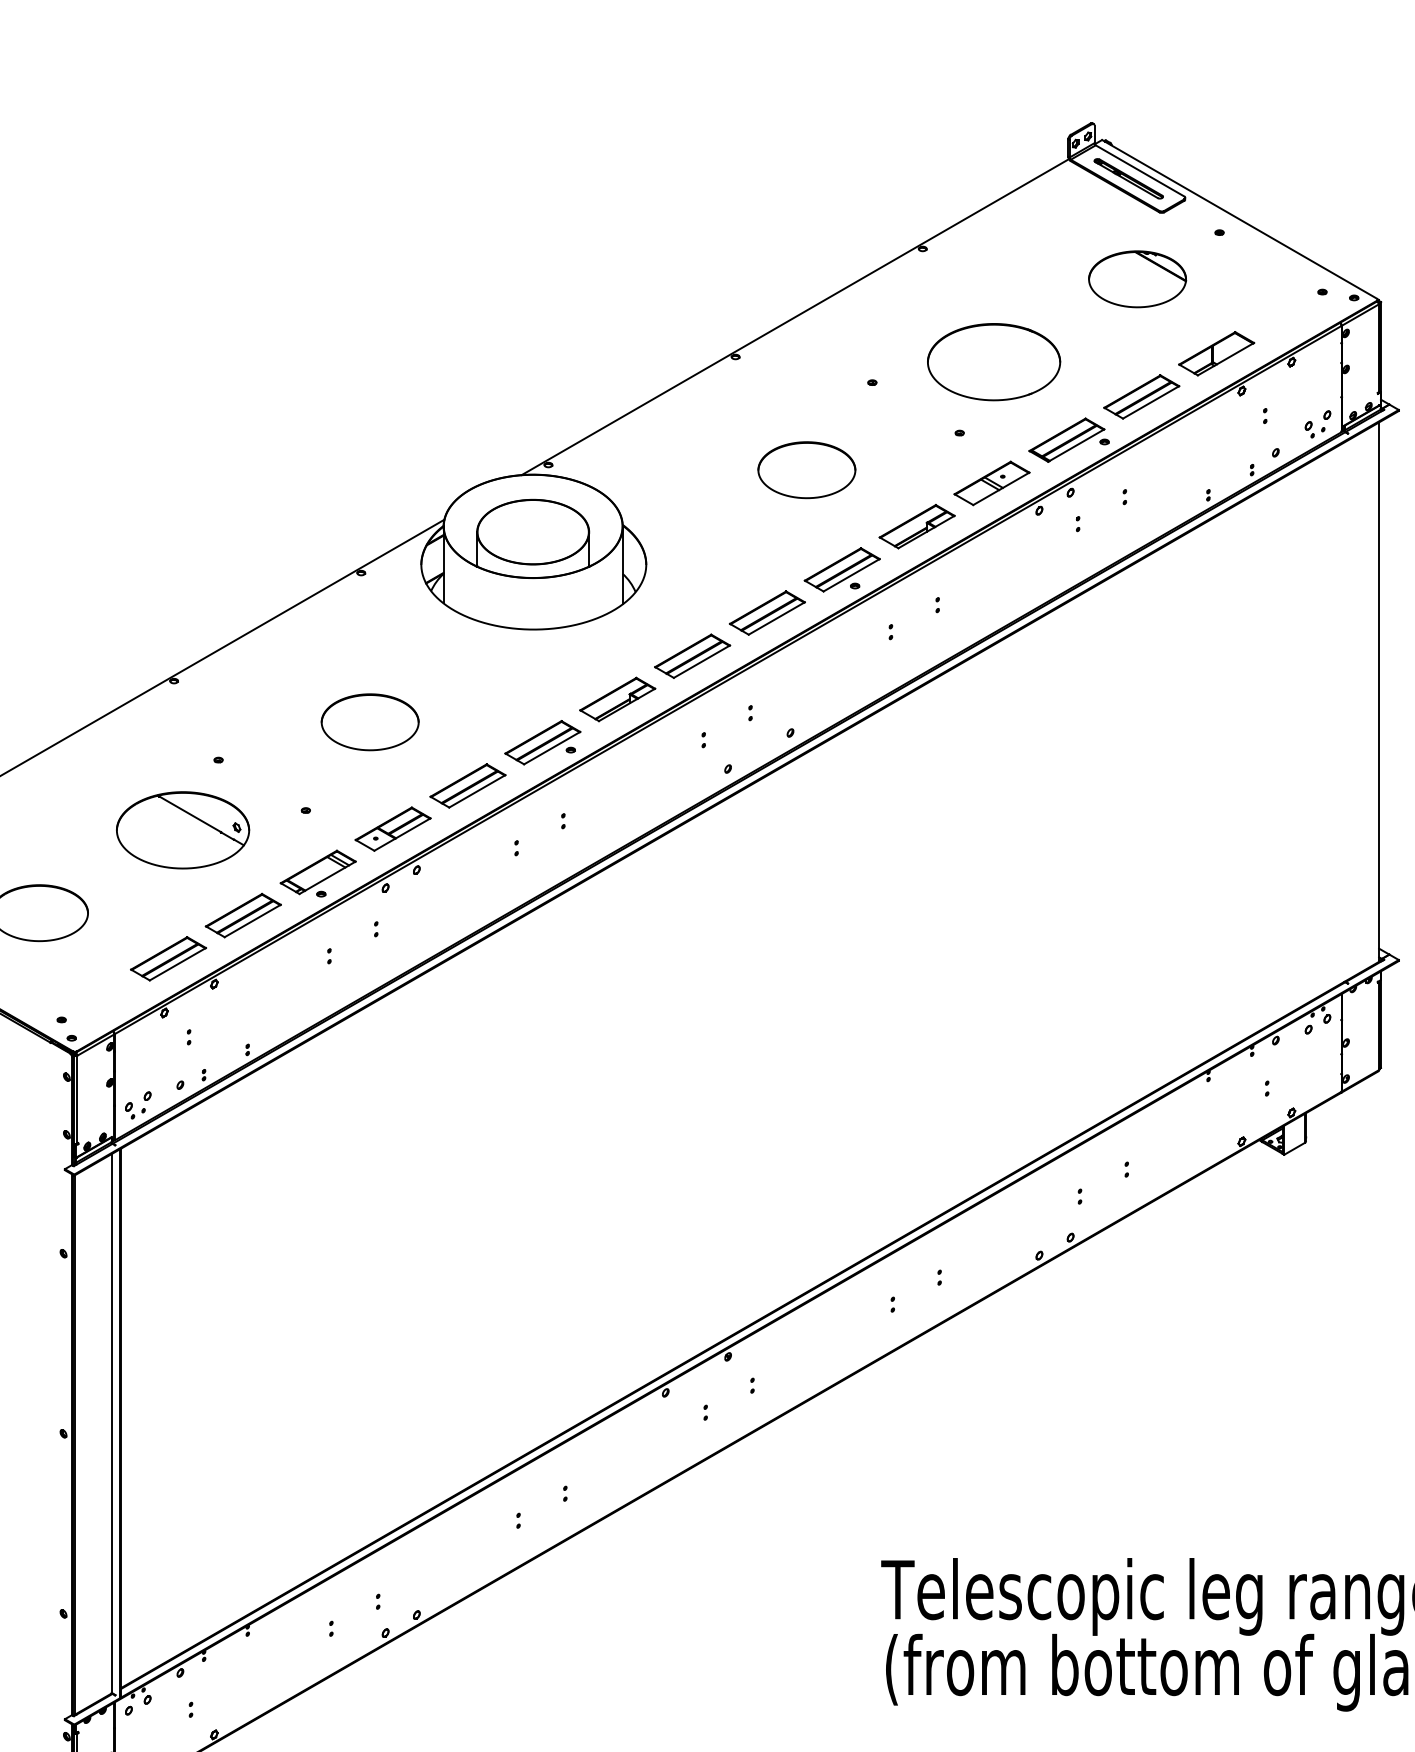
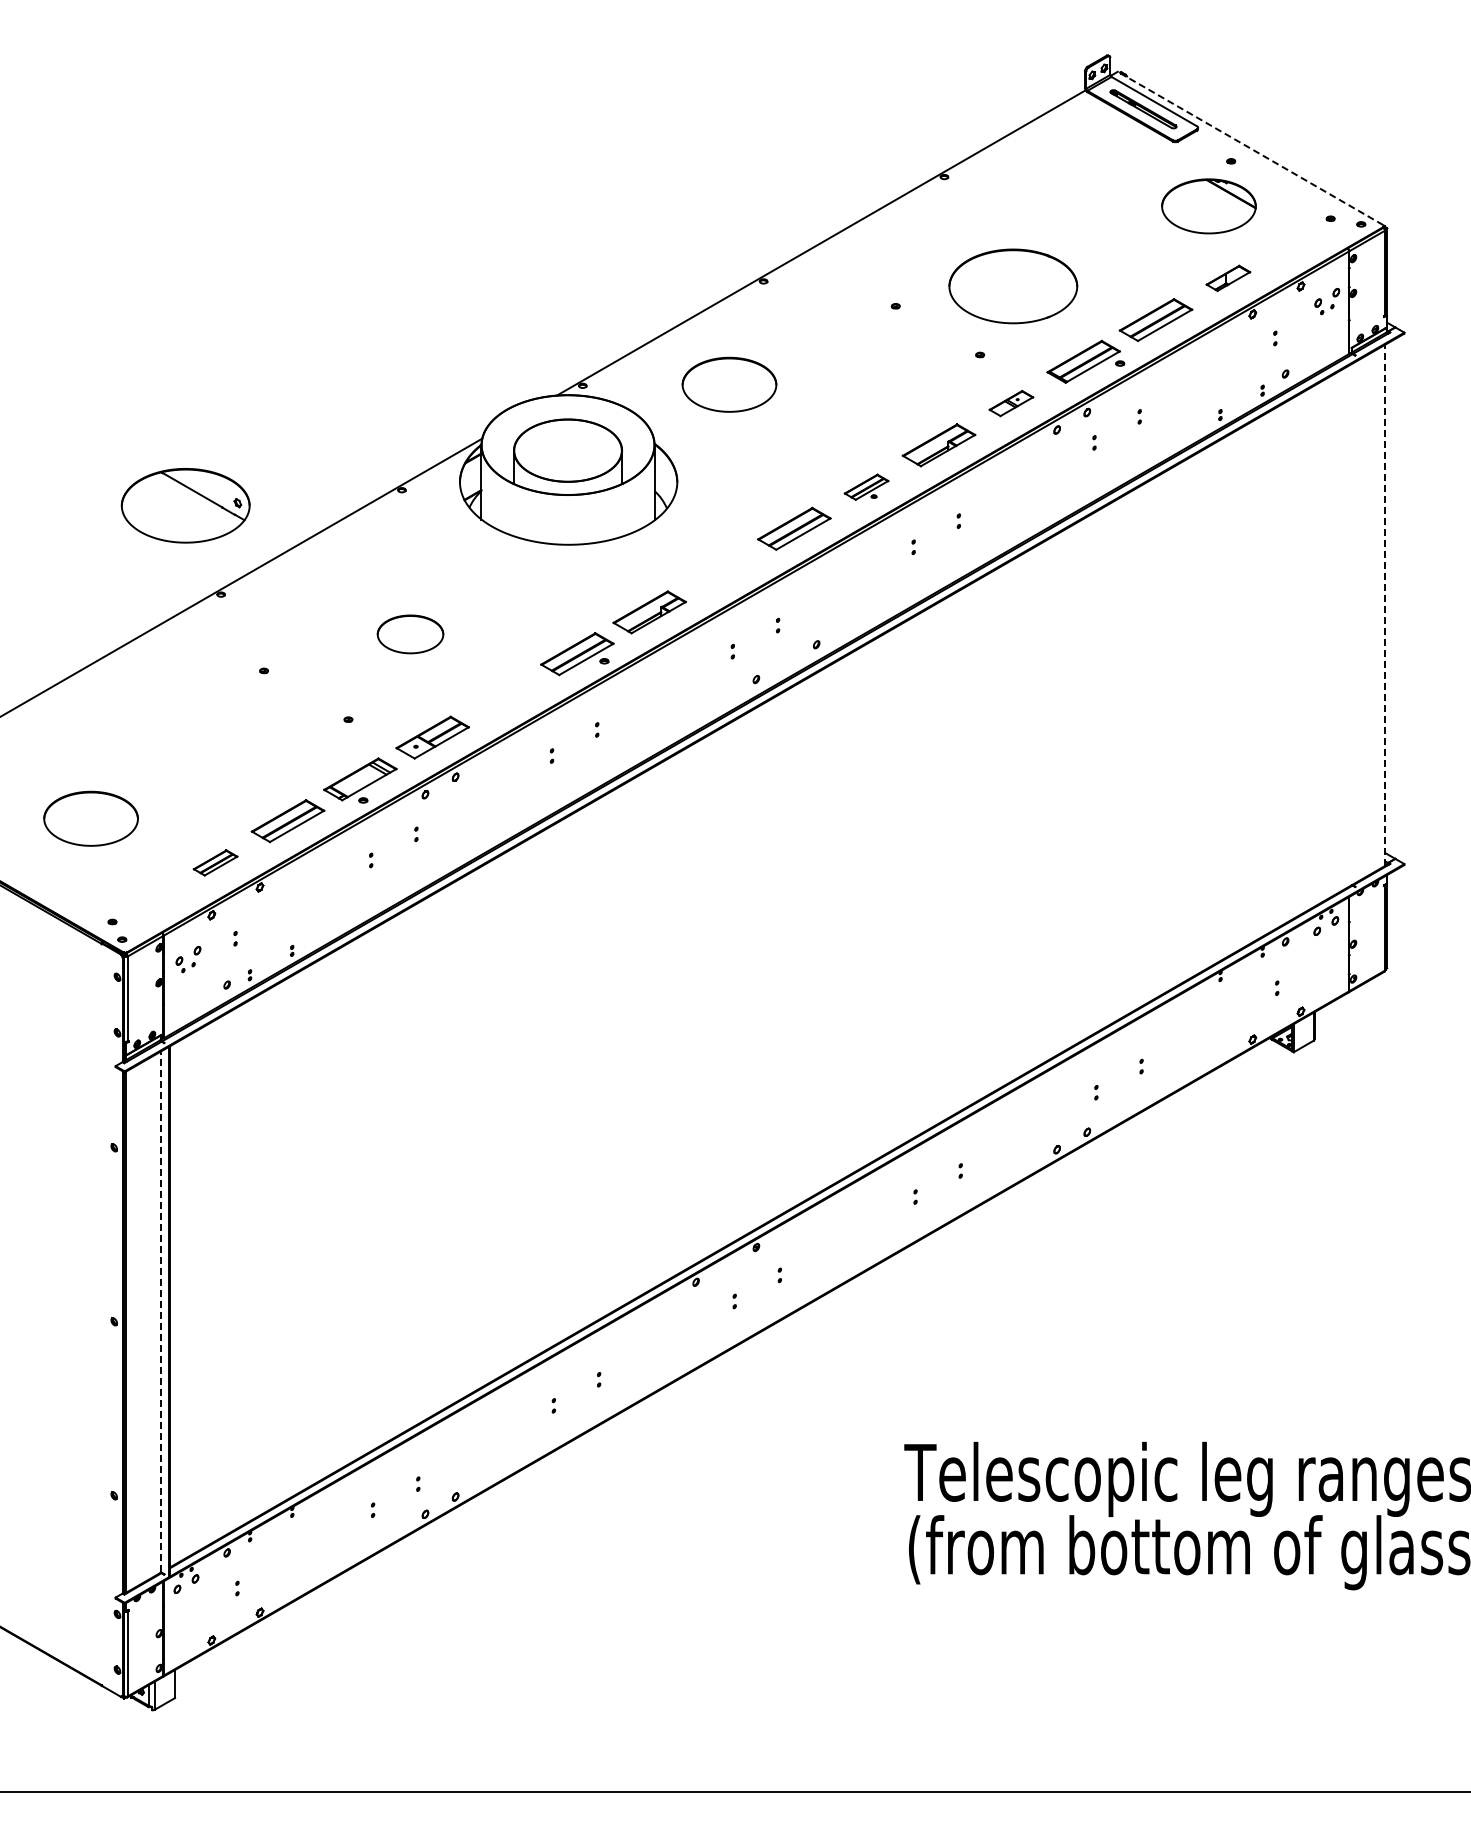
line: (1239, 219) -> (1250, 148), solid -> dashed
part: (1137, 279) -> (1208, 206), moved
part: (1216, 353) -> (1228, 278), size x0.6
part: (1318, 424) -> (1327, 301), moved
part: (806, 469) -> (729, 384), moved
part: (992, 483) -> (1011, 403), size x0.6
part: (842, 570) -> (866, 487), size x0.6
part: (692, 656) -> (721, 570), removed
line: (1379, 692) -> (1385, 605), solid -> dashed
part: (370, 722) -> (410, 634), size x0.7
part: (467, 785) -> (504, 695), removed
part: (182, 830) -> (185, 505), moved
part: (168, 958) -> (215, 862), size x0.6
part: (138, 1105) -> (188, 959), moved
line: (111, 1423) -> (160, 1311), solid -> dashed

